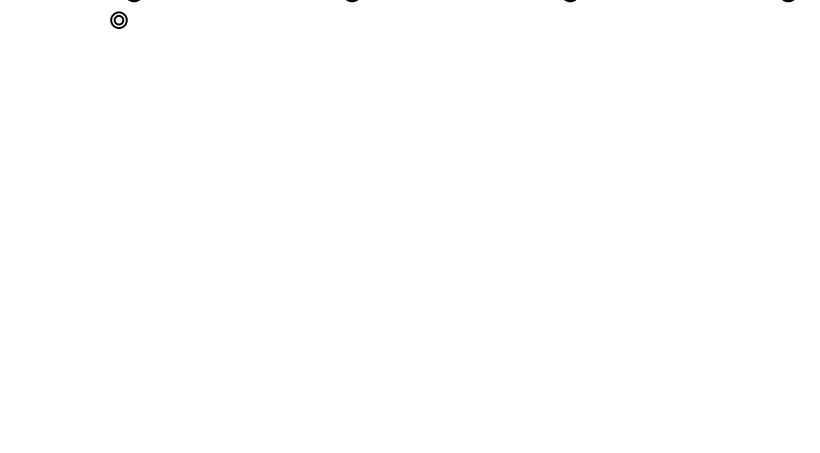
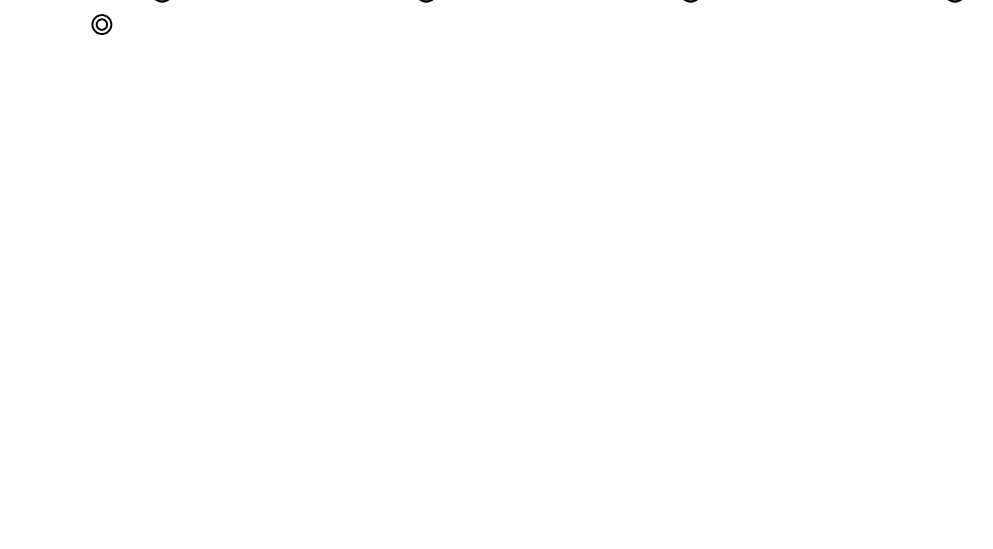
part: (118, 20) -> (101, 24), moved

